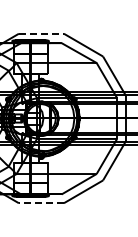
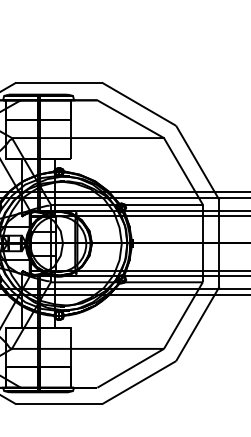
line: (41, 33) -> (59, 82), dashed -> solid
line: (41, 203) -> (59, 404), dashed -> solid

